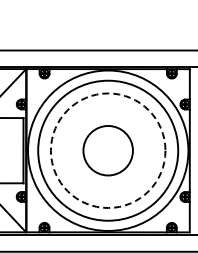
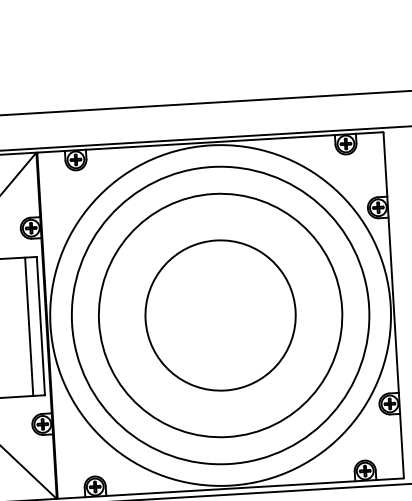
line: (17, 150) -> (28, 326), added
circle: (107, 150) -> (219, 315), dashed -> solid
circle: (107, 150) -> (219, 315), size x1.43

